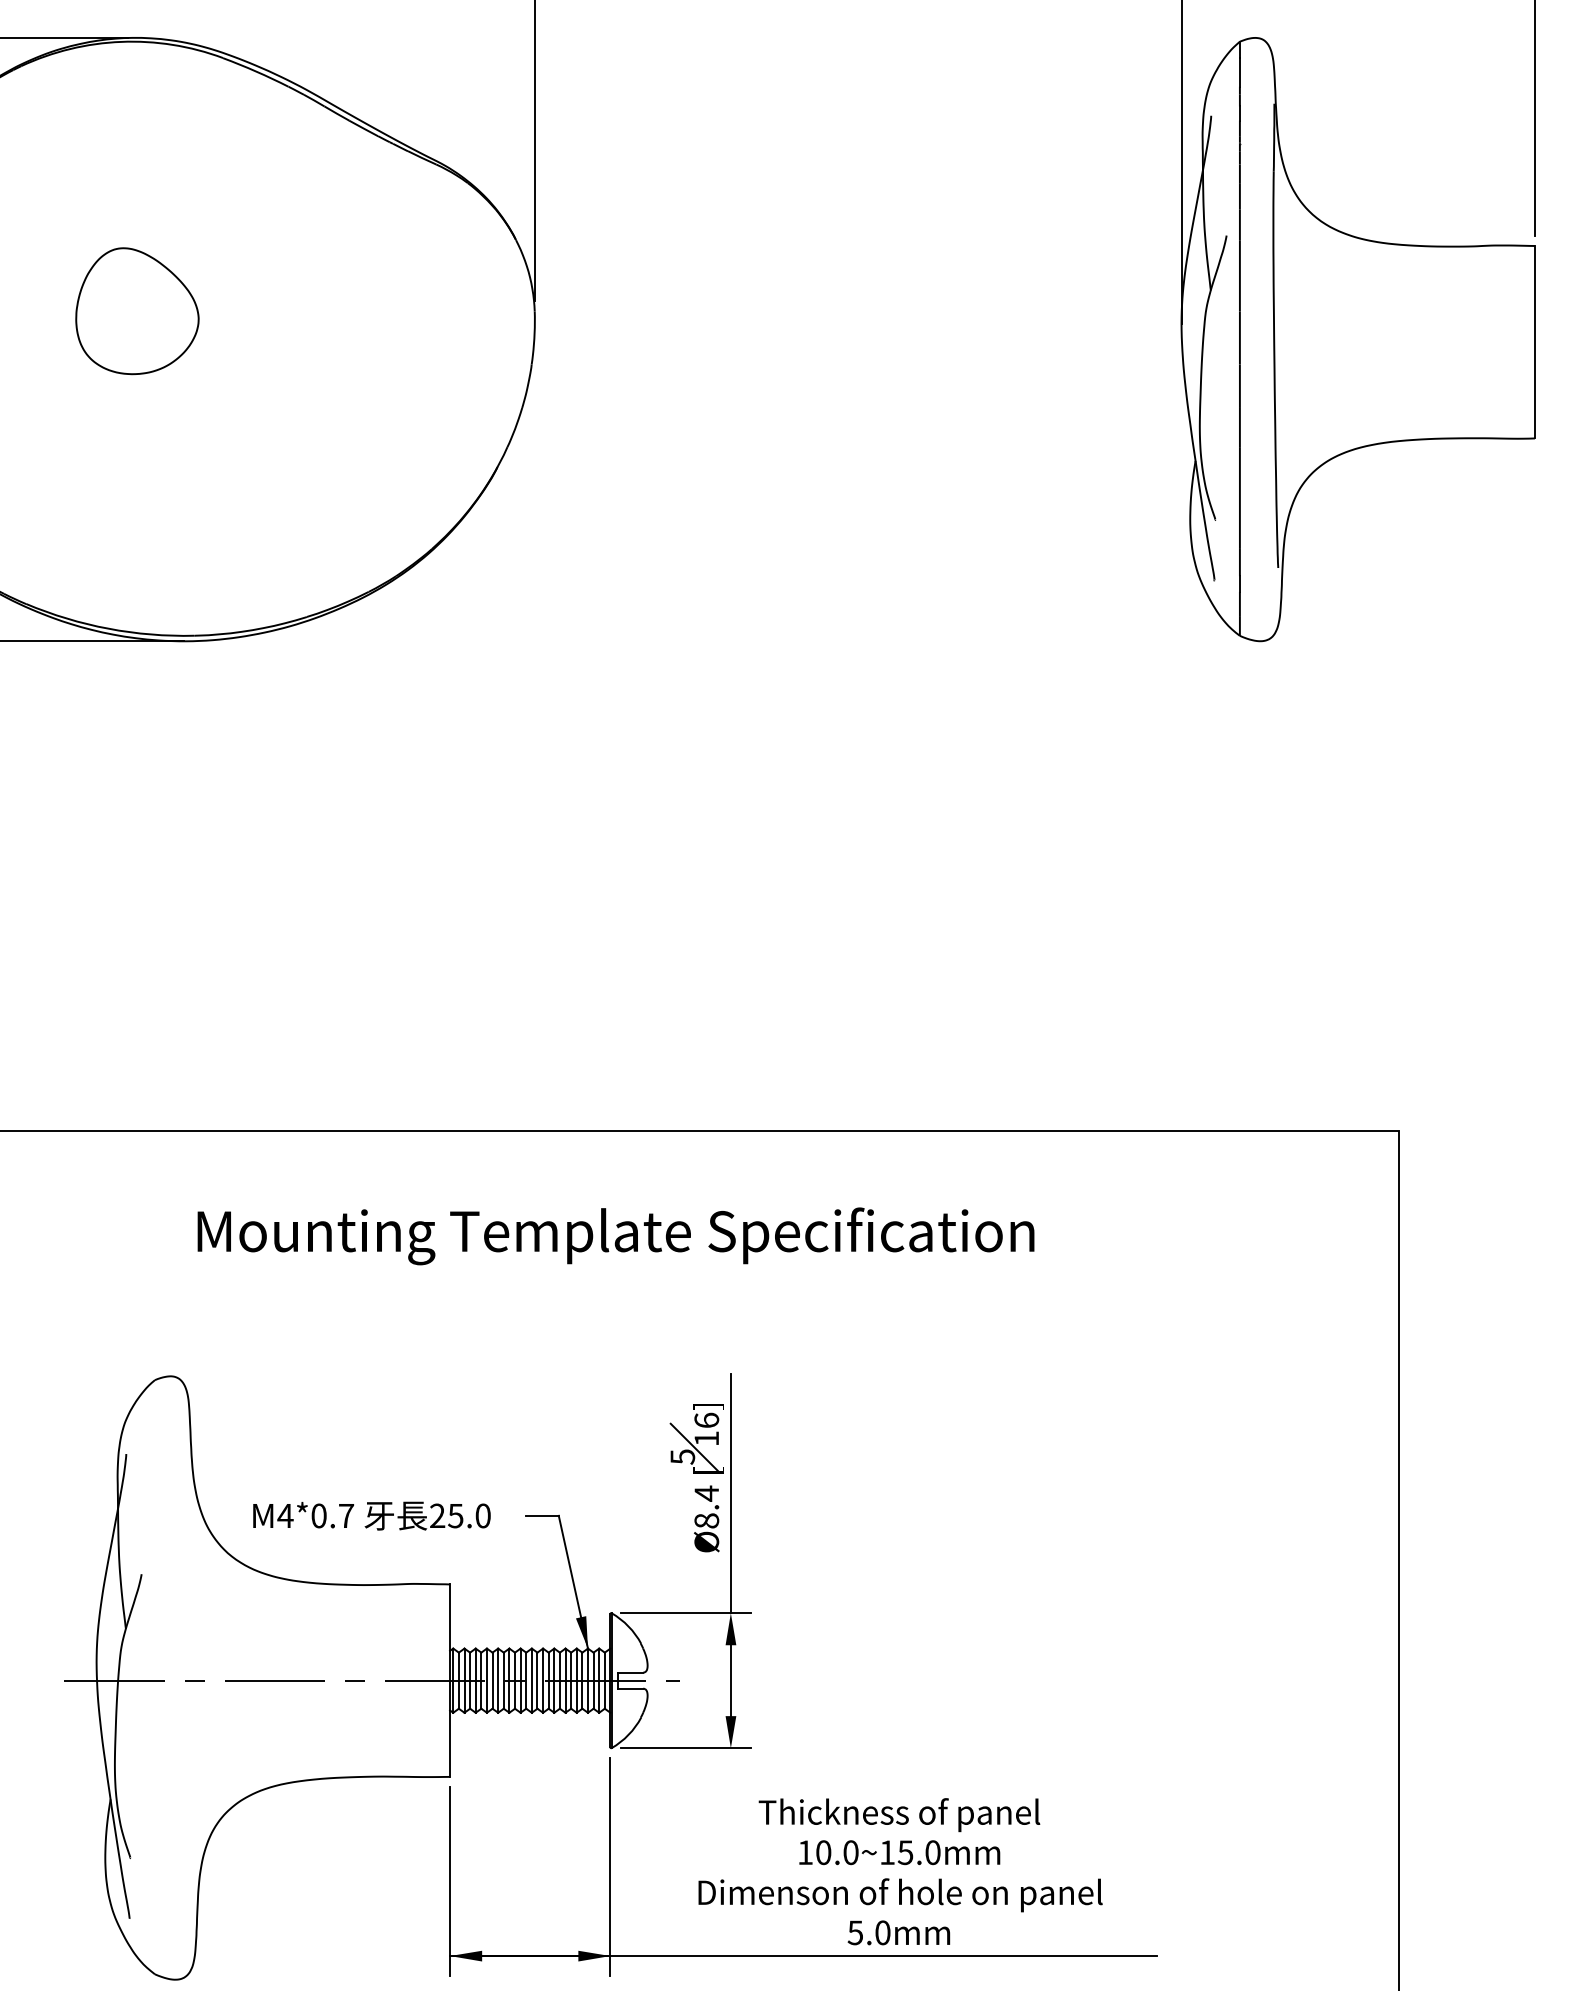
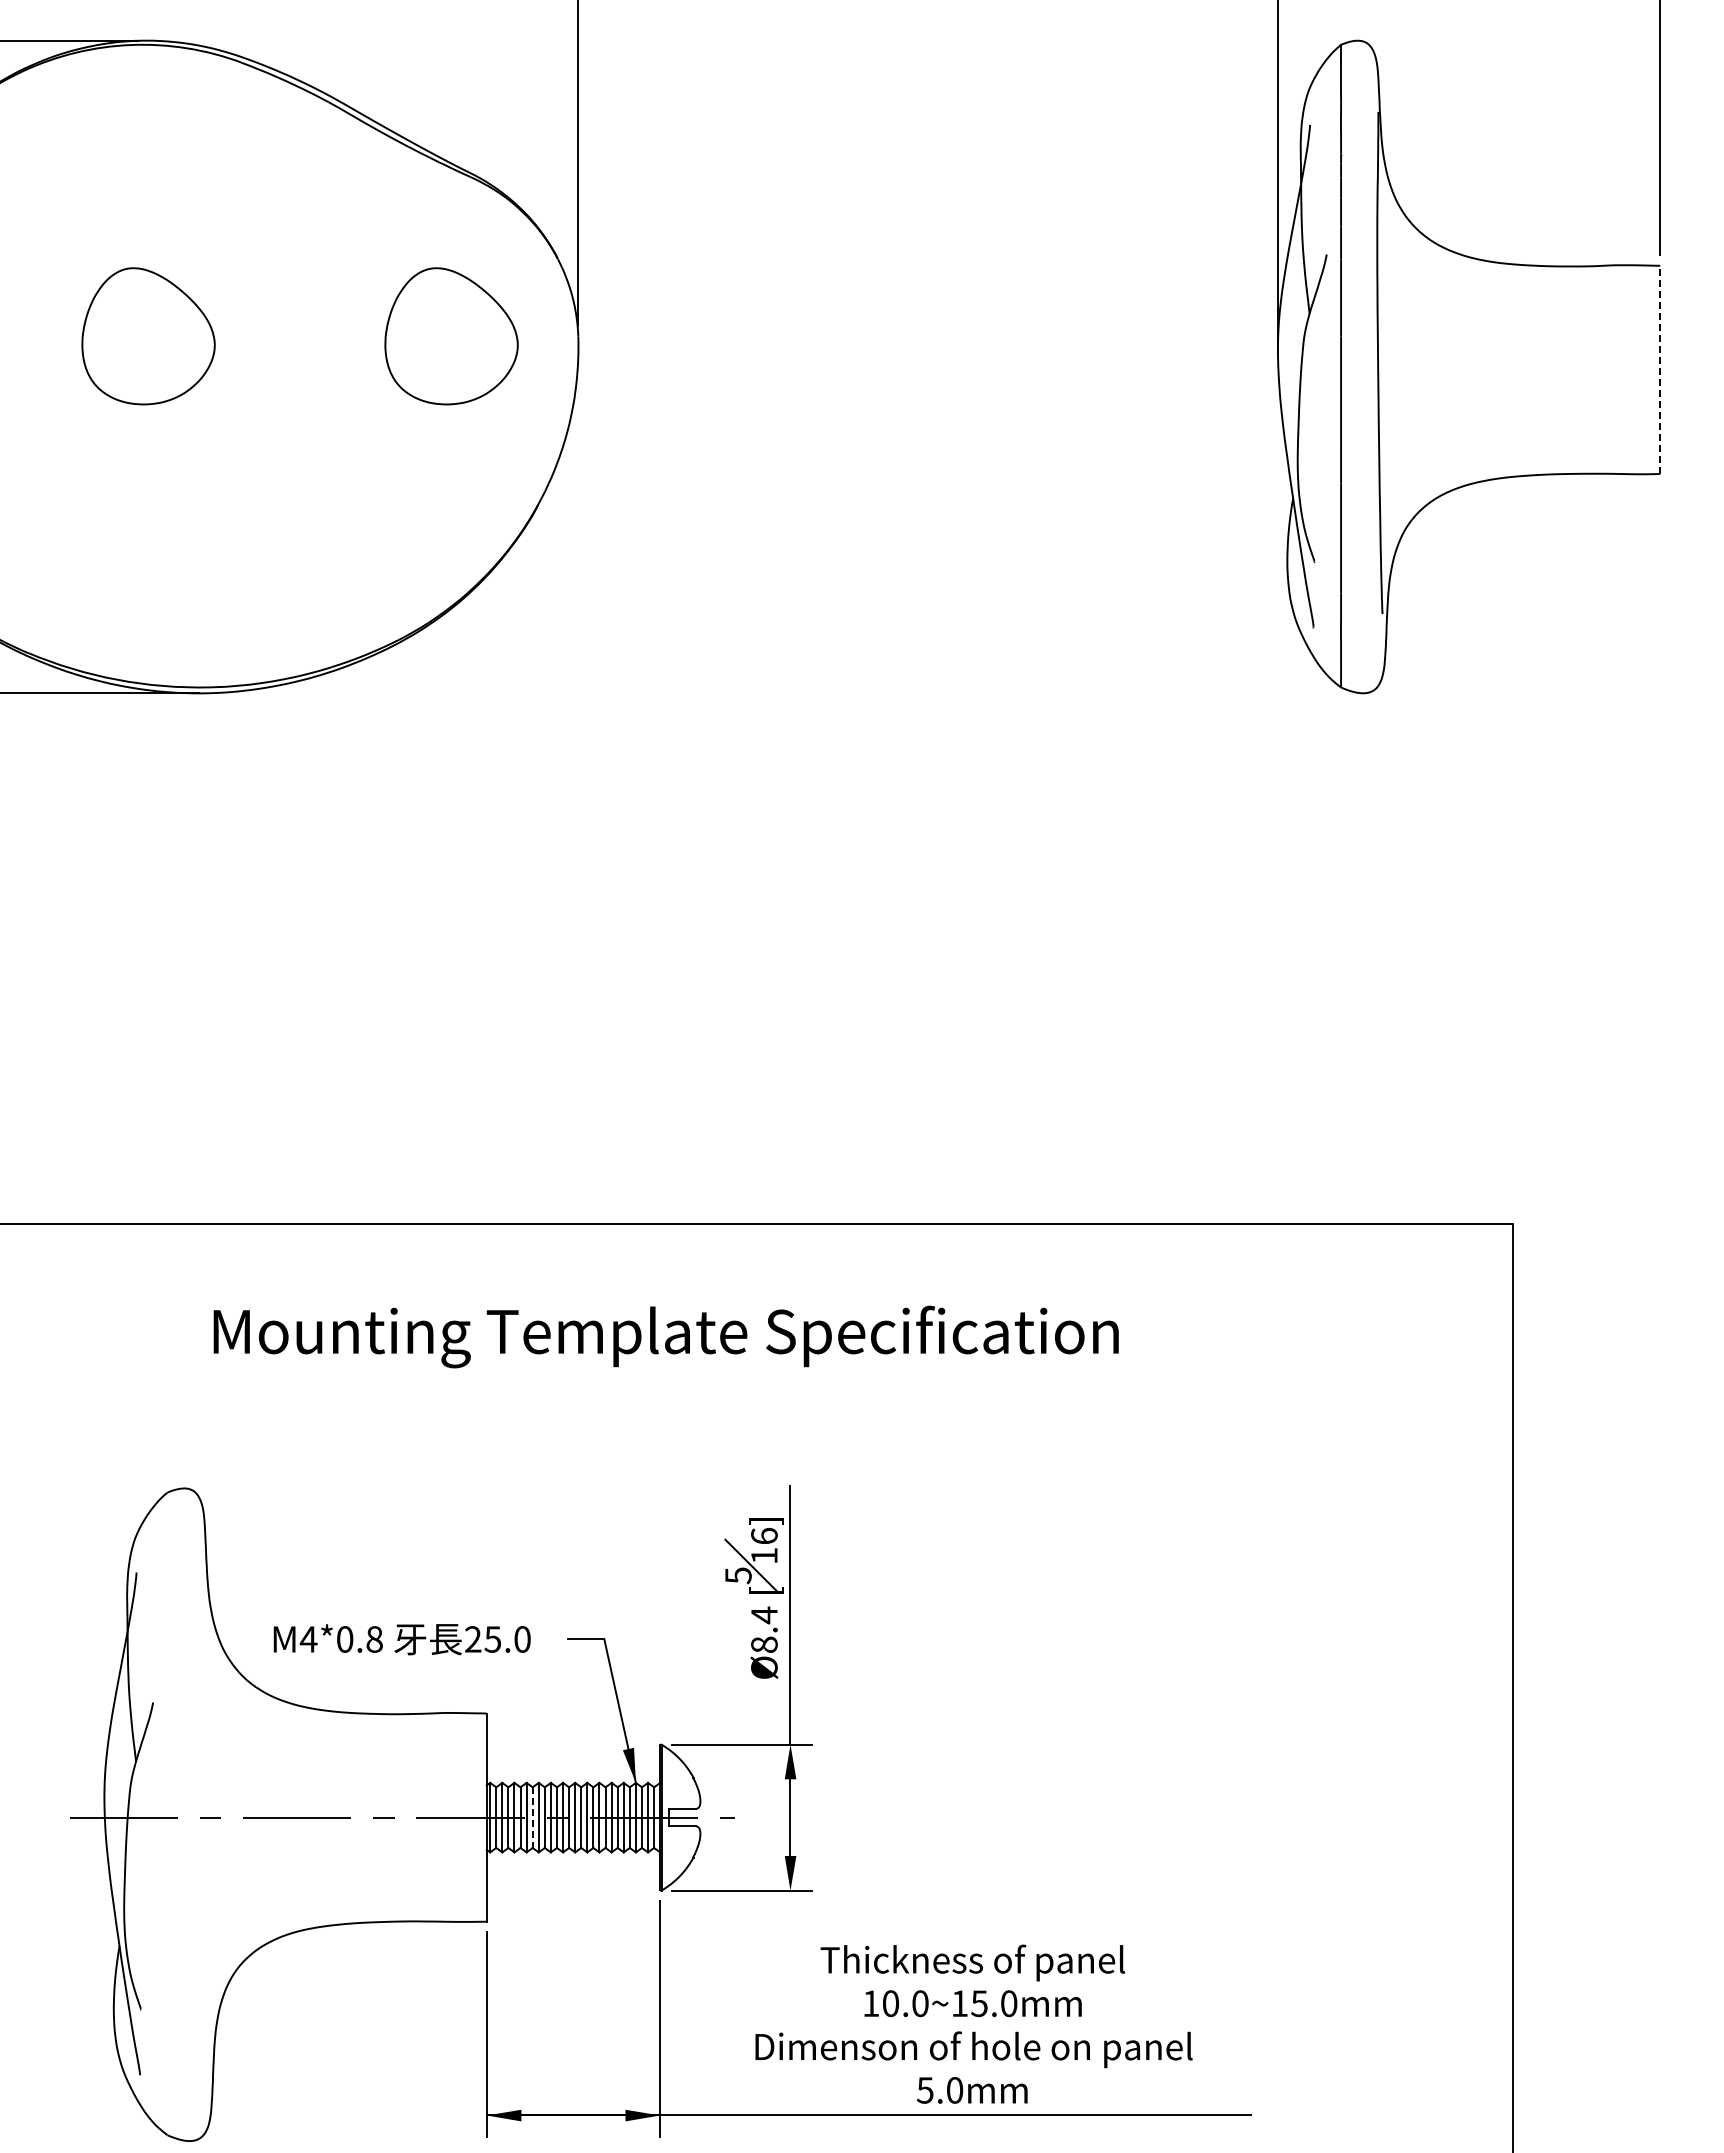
part: (417, 311) -> (451, 336), added
line: (1535, 341) -> (1660, 369), solid -> dashed
text: (346, 1515) -> (374, 1639), M4*0.7 -> M4*0.8
line: (492, 1681) -> (532, 1818), solid -> dashed

